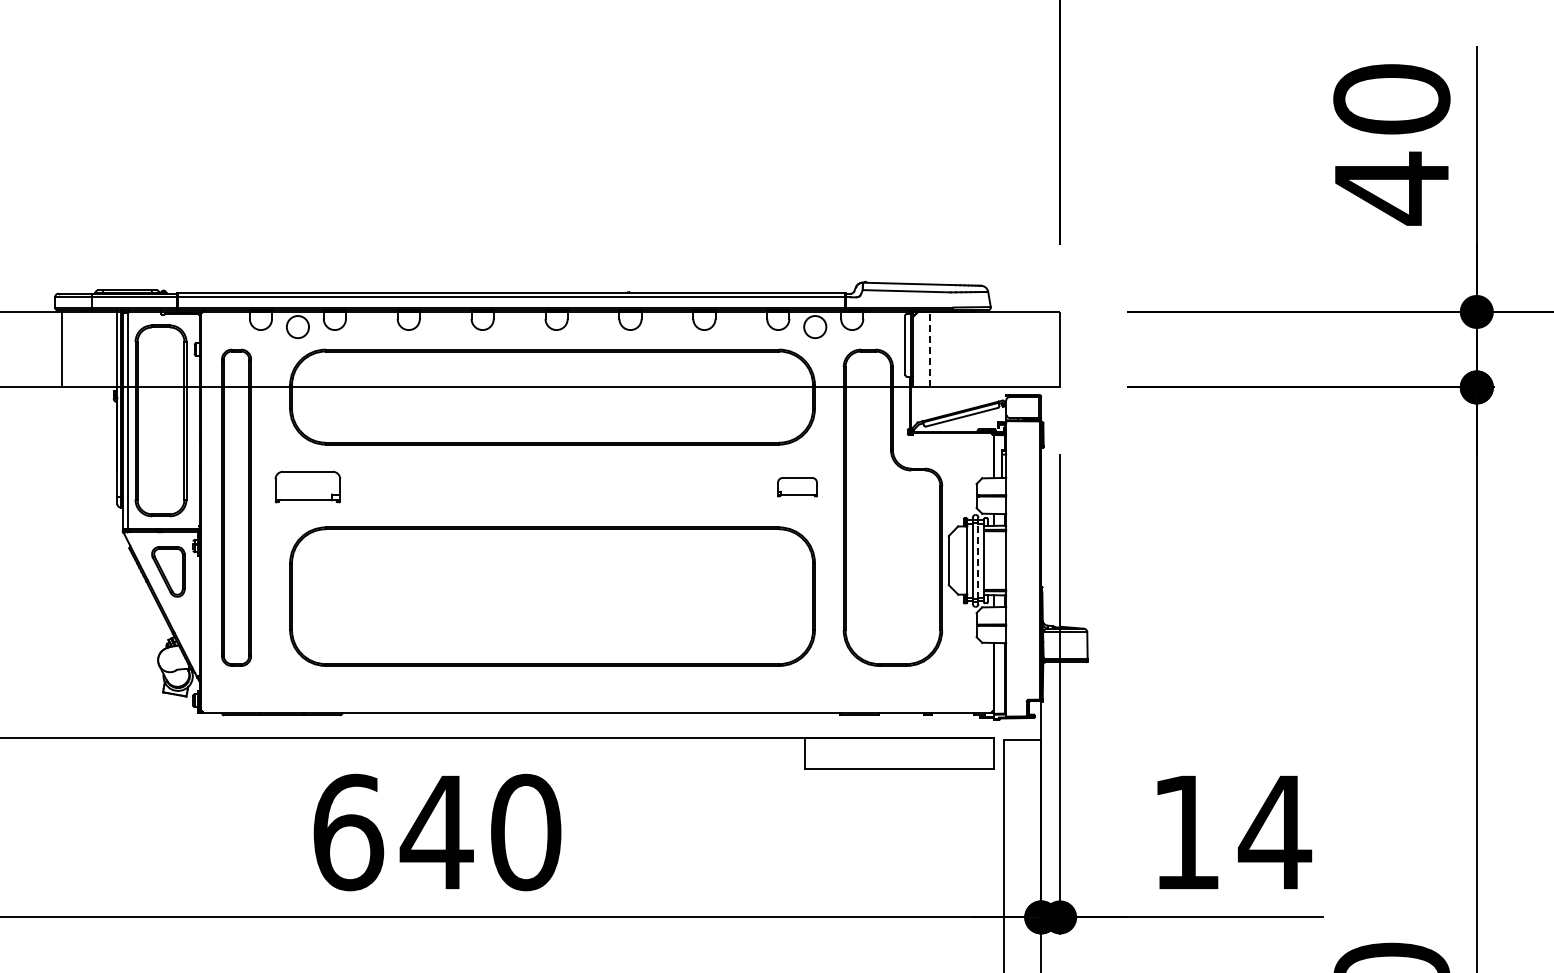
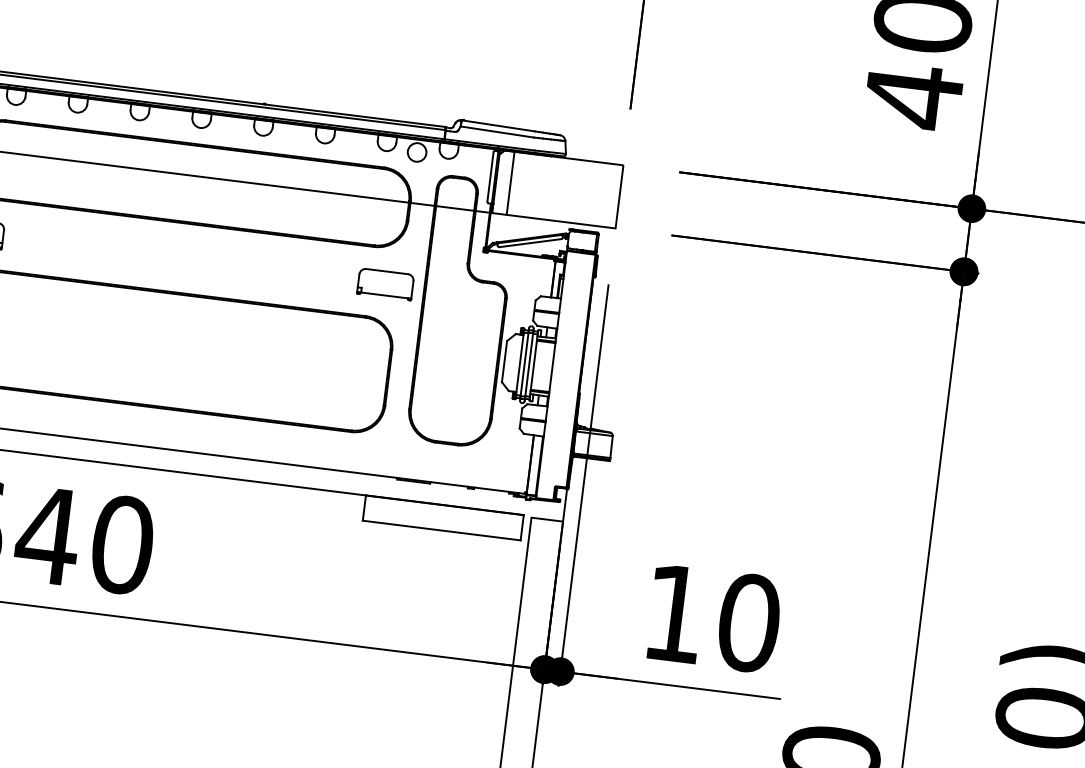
line: (929, 349) -> (510, 183), dashed -> solid
part: (797, 487) -> (385, 284), size x1.67
line: (978, 560) -> (529, 364), dashed -> solid
text: (1274, 832) -> (748, 622), 14 -> 10

